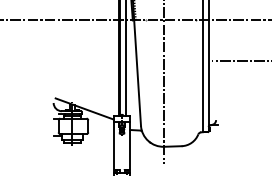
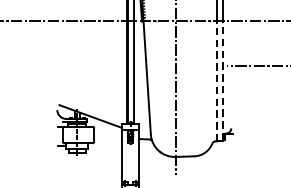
line: (202, 75) -> (216, 80), solid -> dashed
line: (208, 75) -> (223, 80), solid -> dashed

